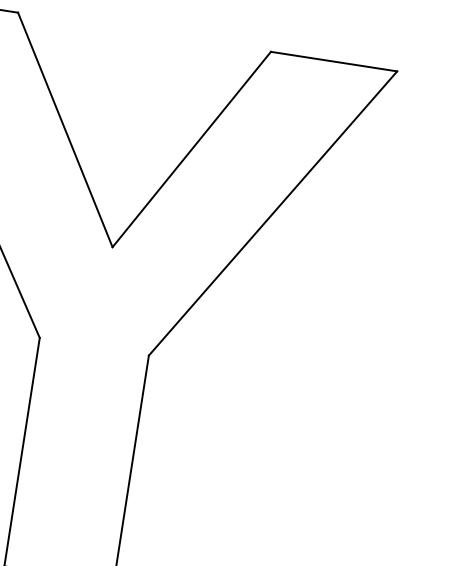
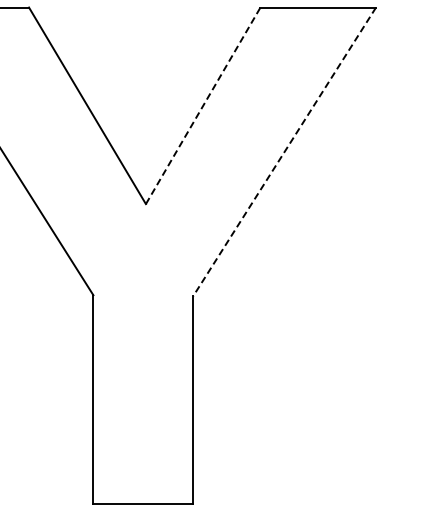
line: (192, 149) -> (203, 105), solid -> dashed
line: (272, 213) -> (284, 151), solid -> dashed

